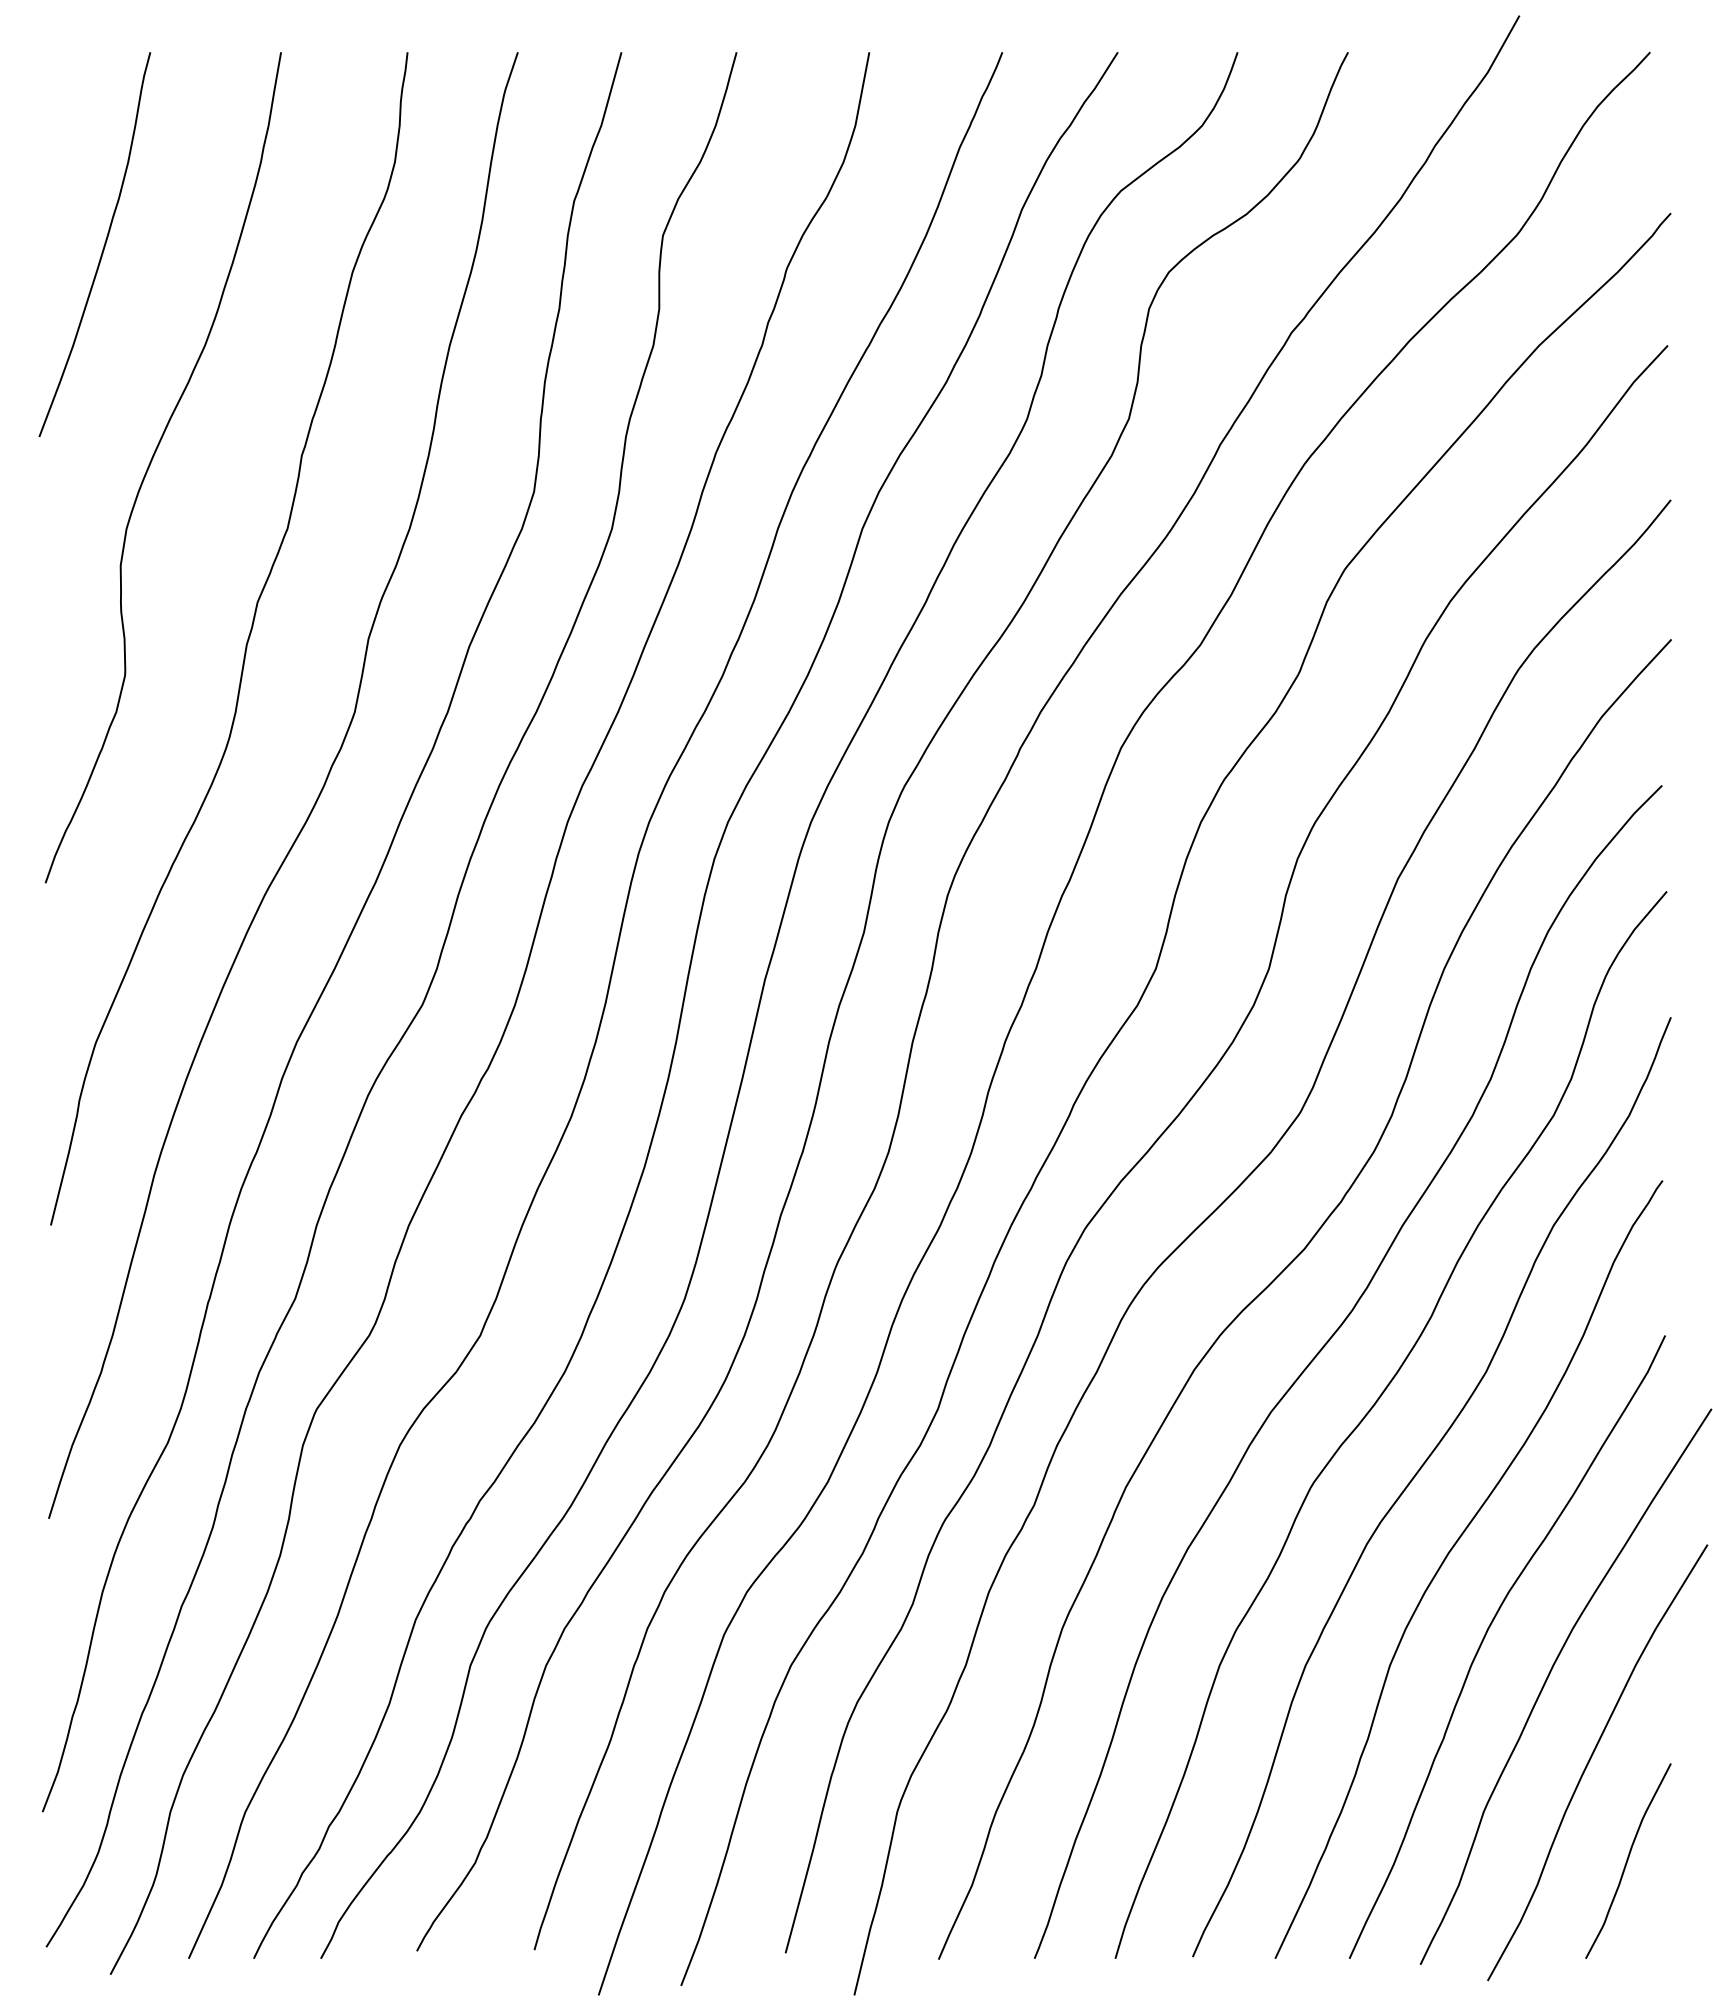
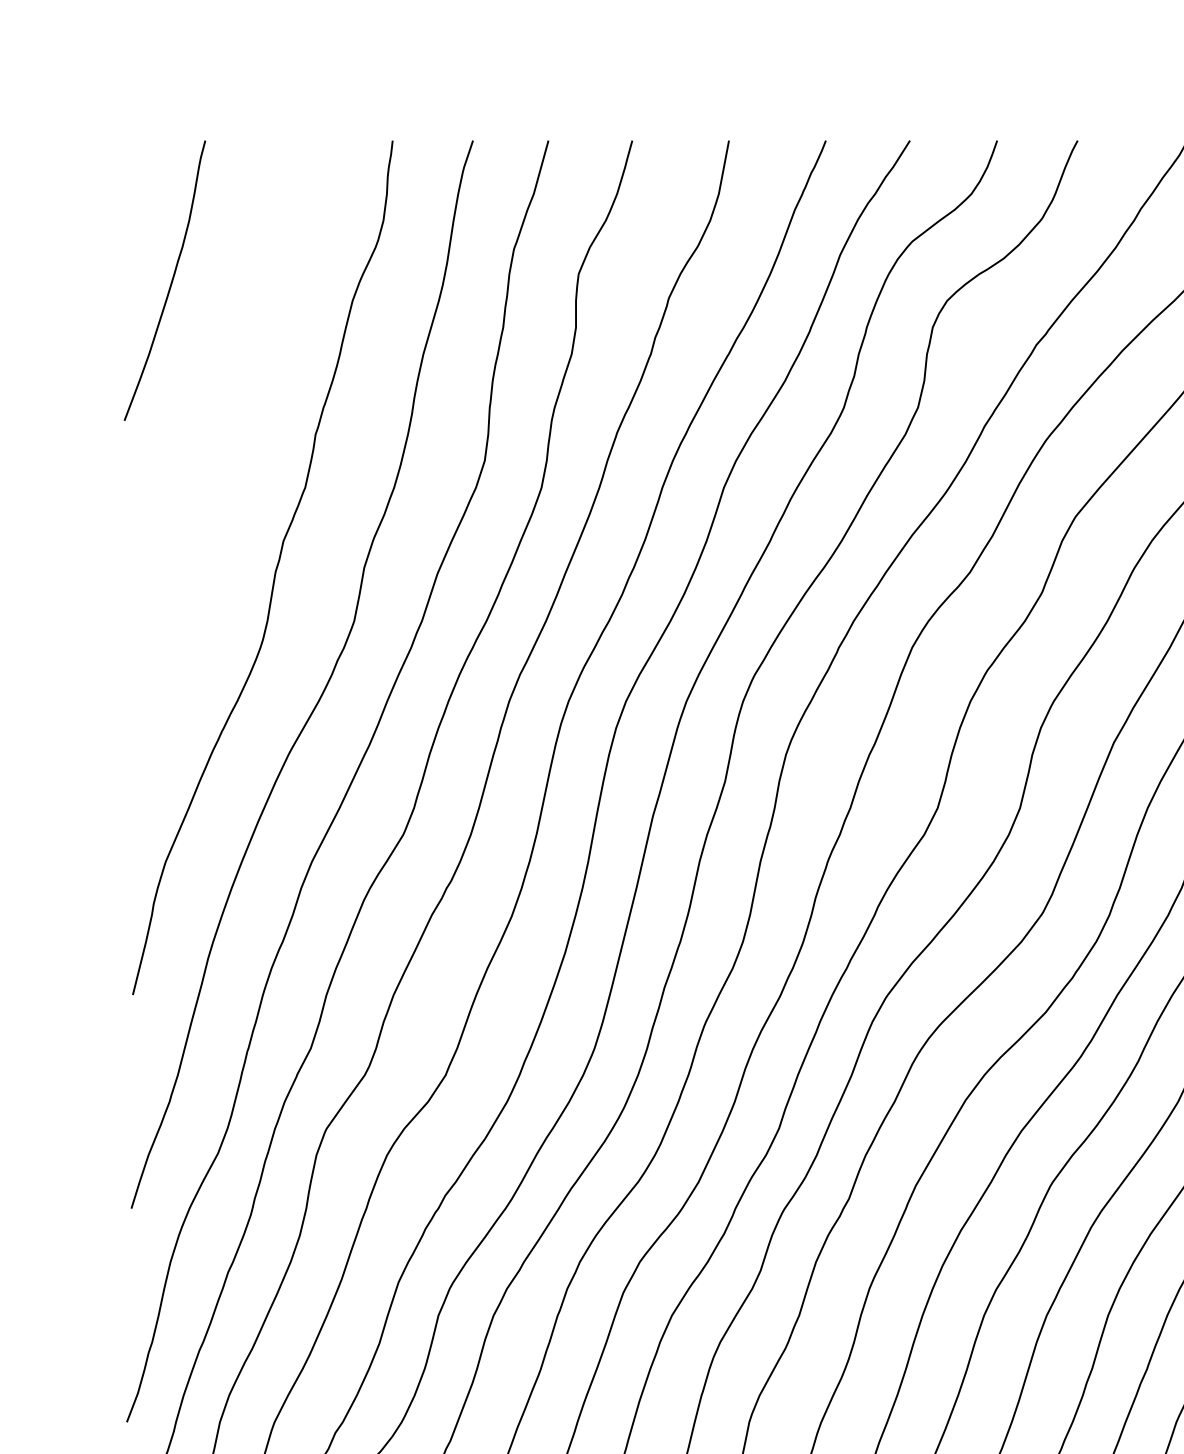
curve: (151, 463) -> (206, 440), removed

